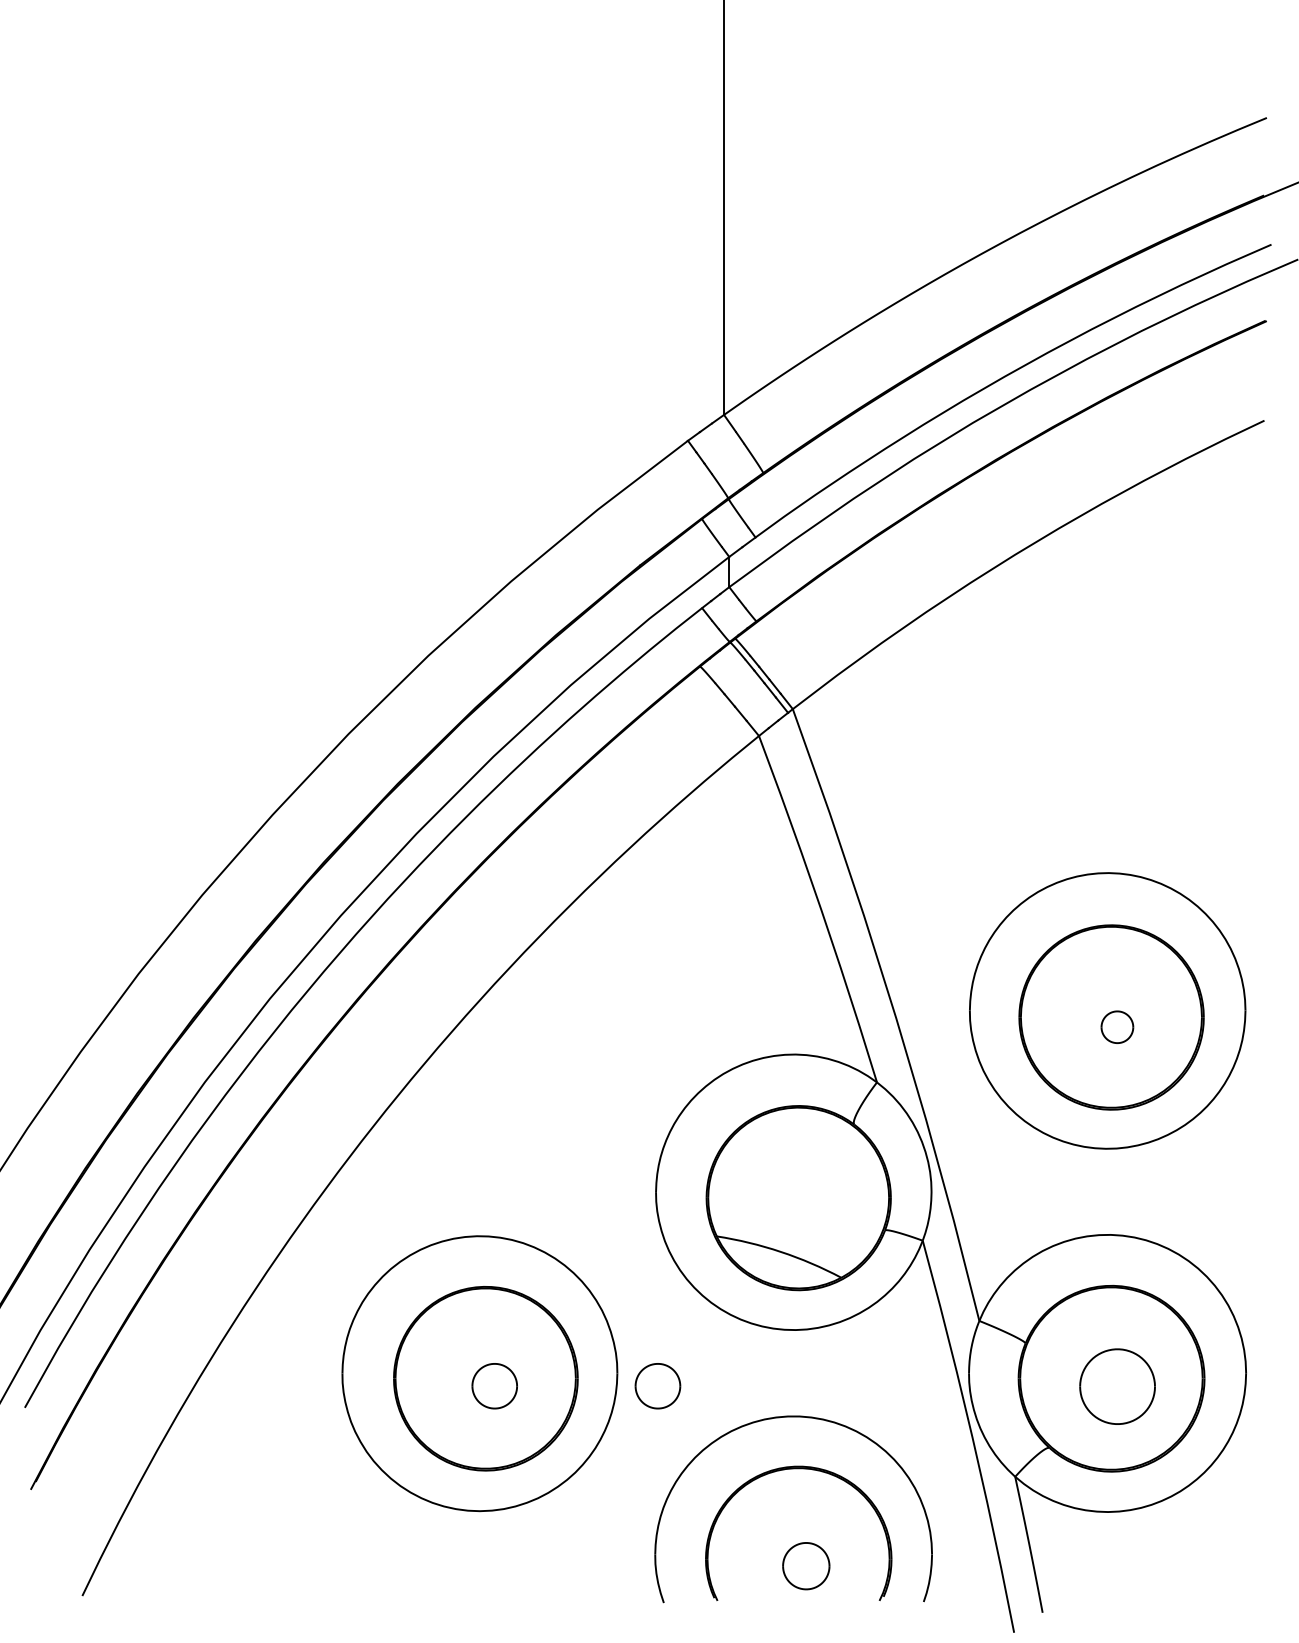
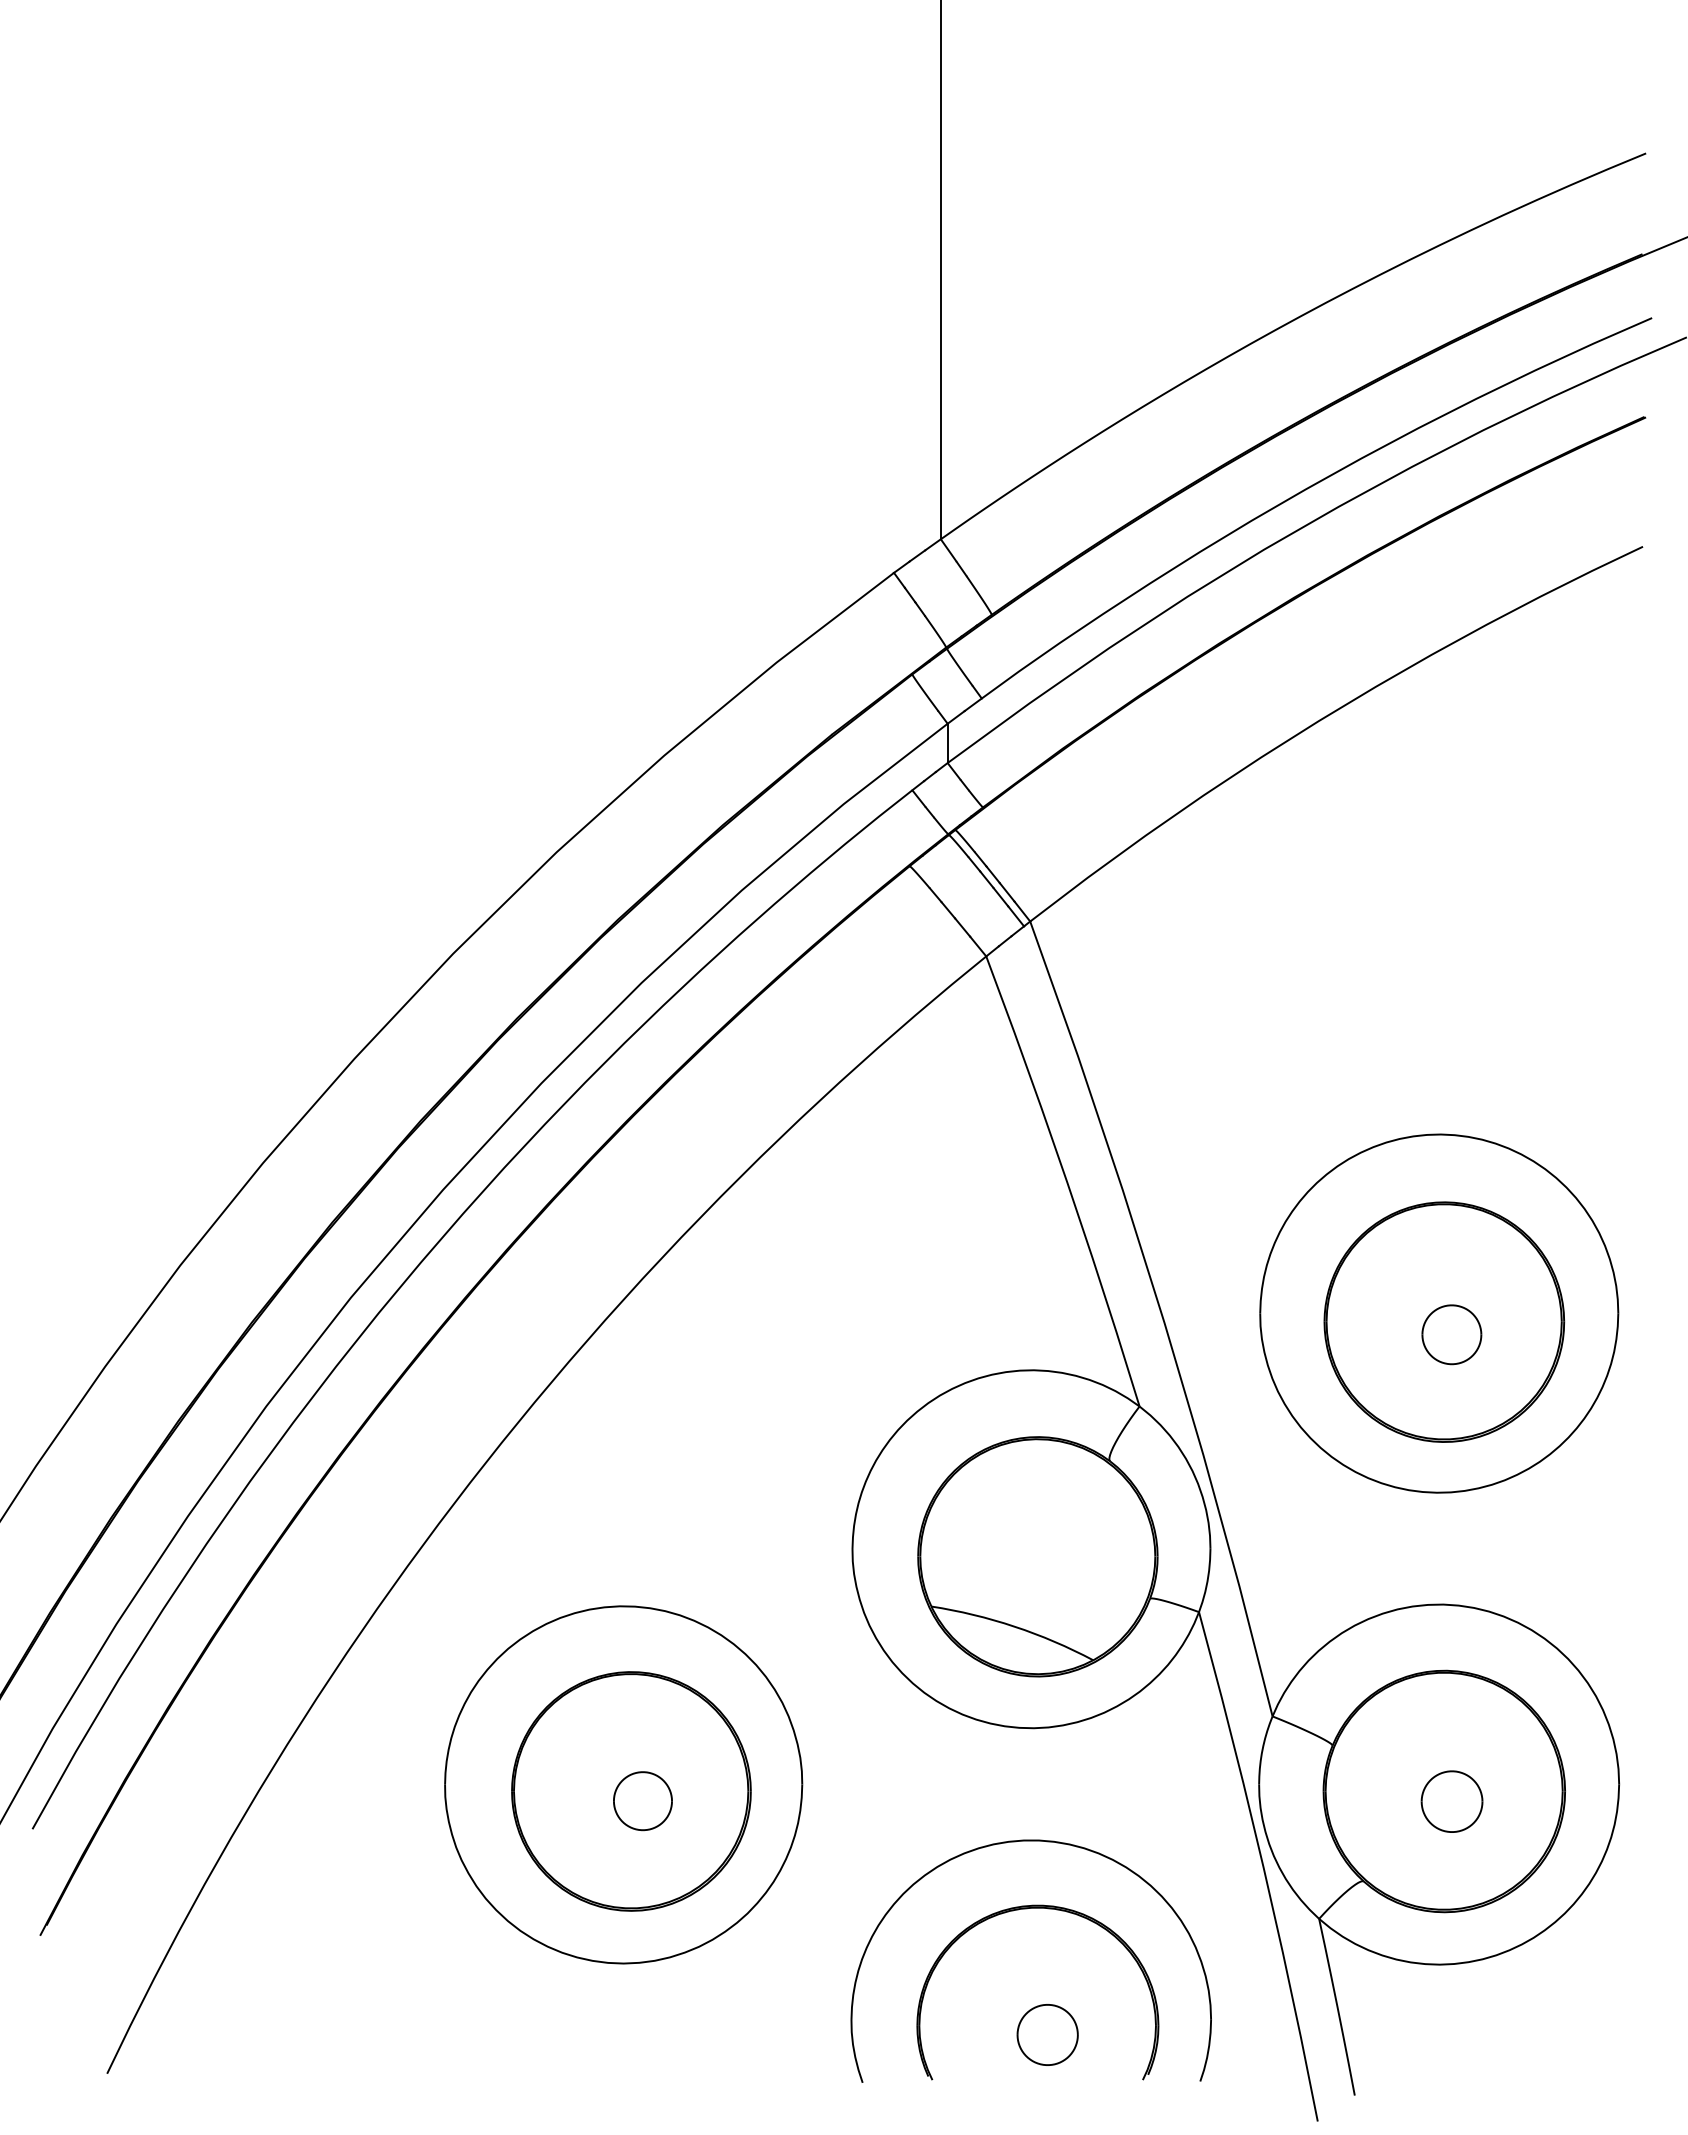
part: (1117, 1027) -> (1451, 1334), size x1.43
part: (657, 1386) -> (854, 1801), removed
part: (1117, 1386) -> (1451, 1801), size x0.62

